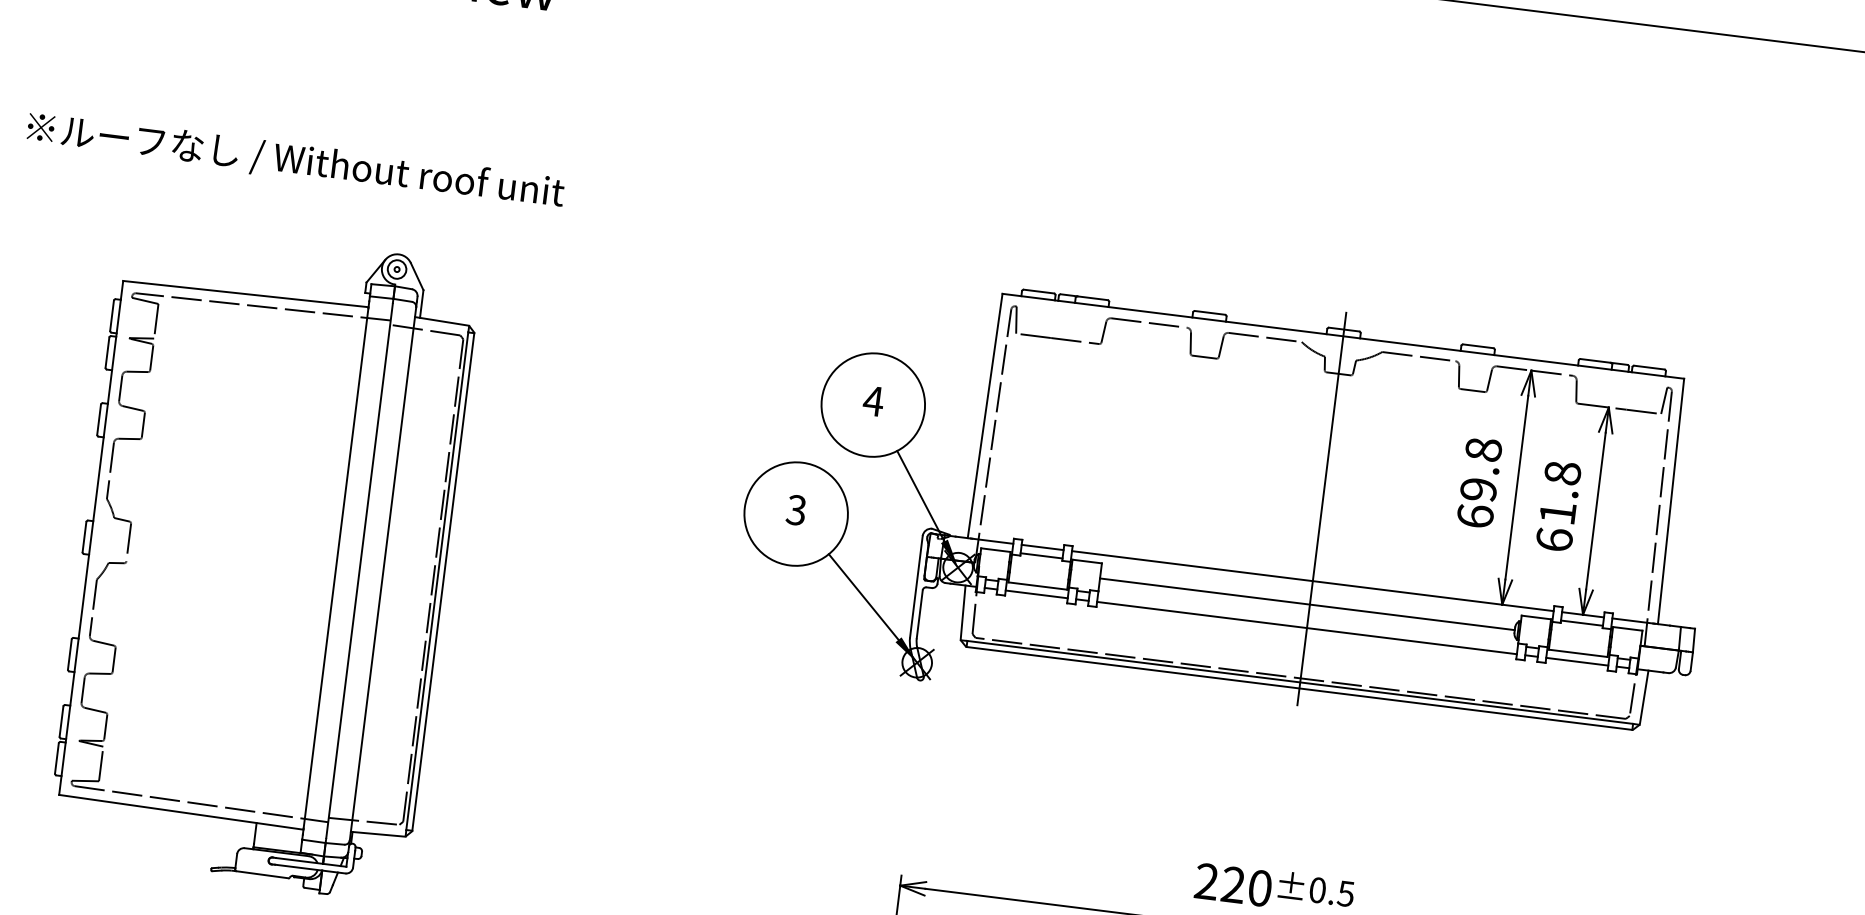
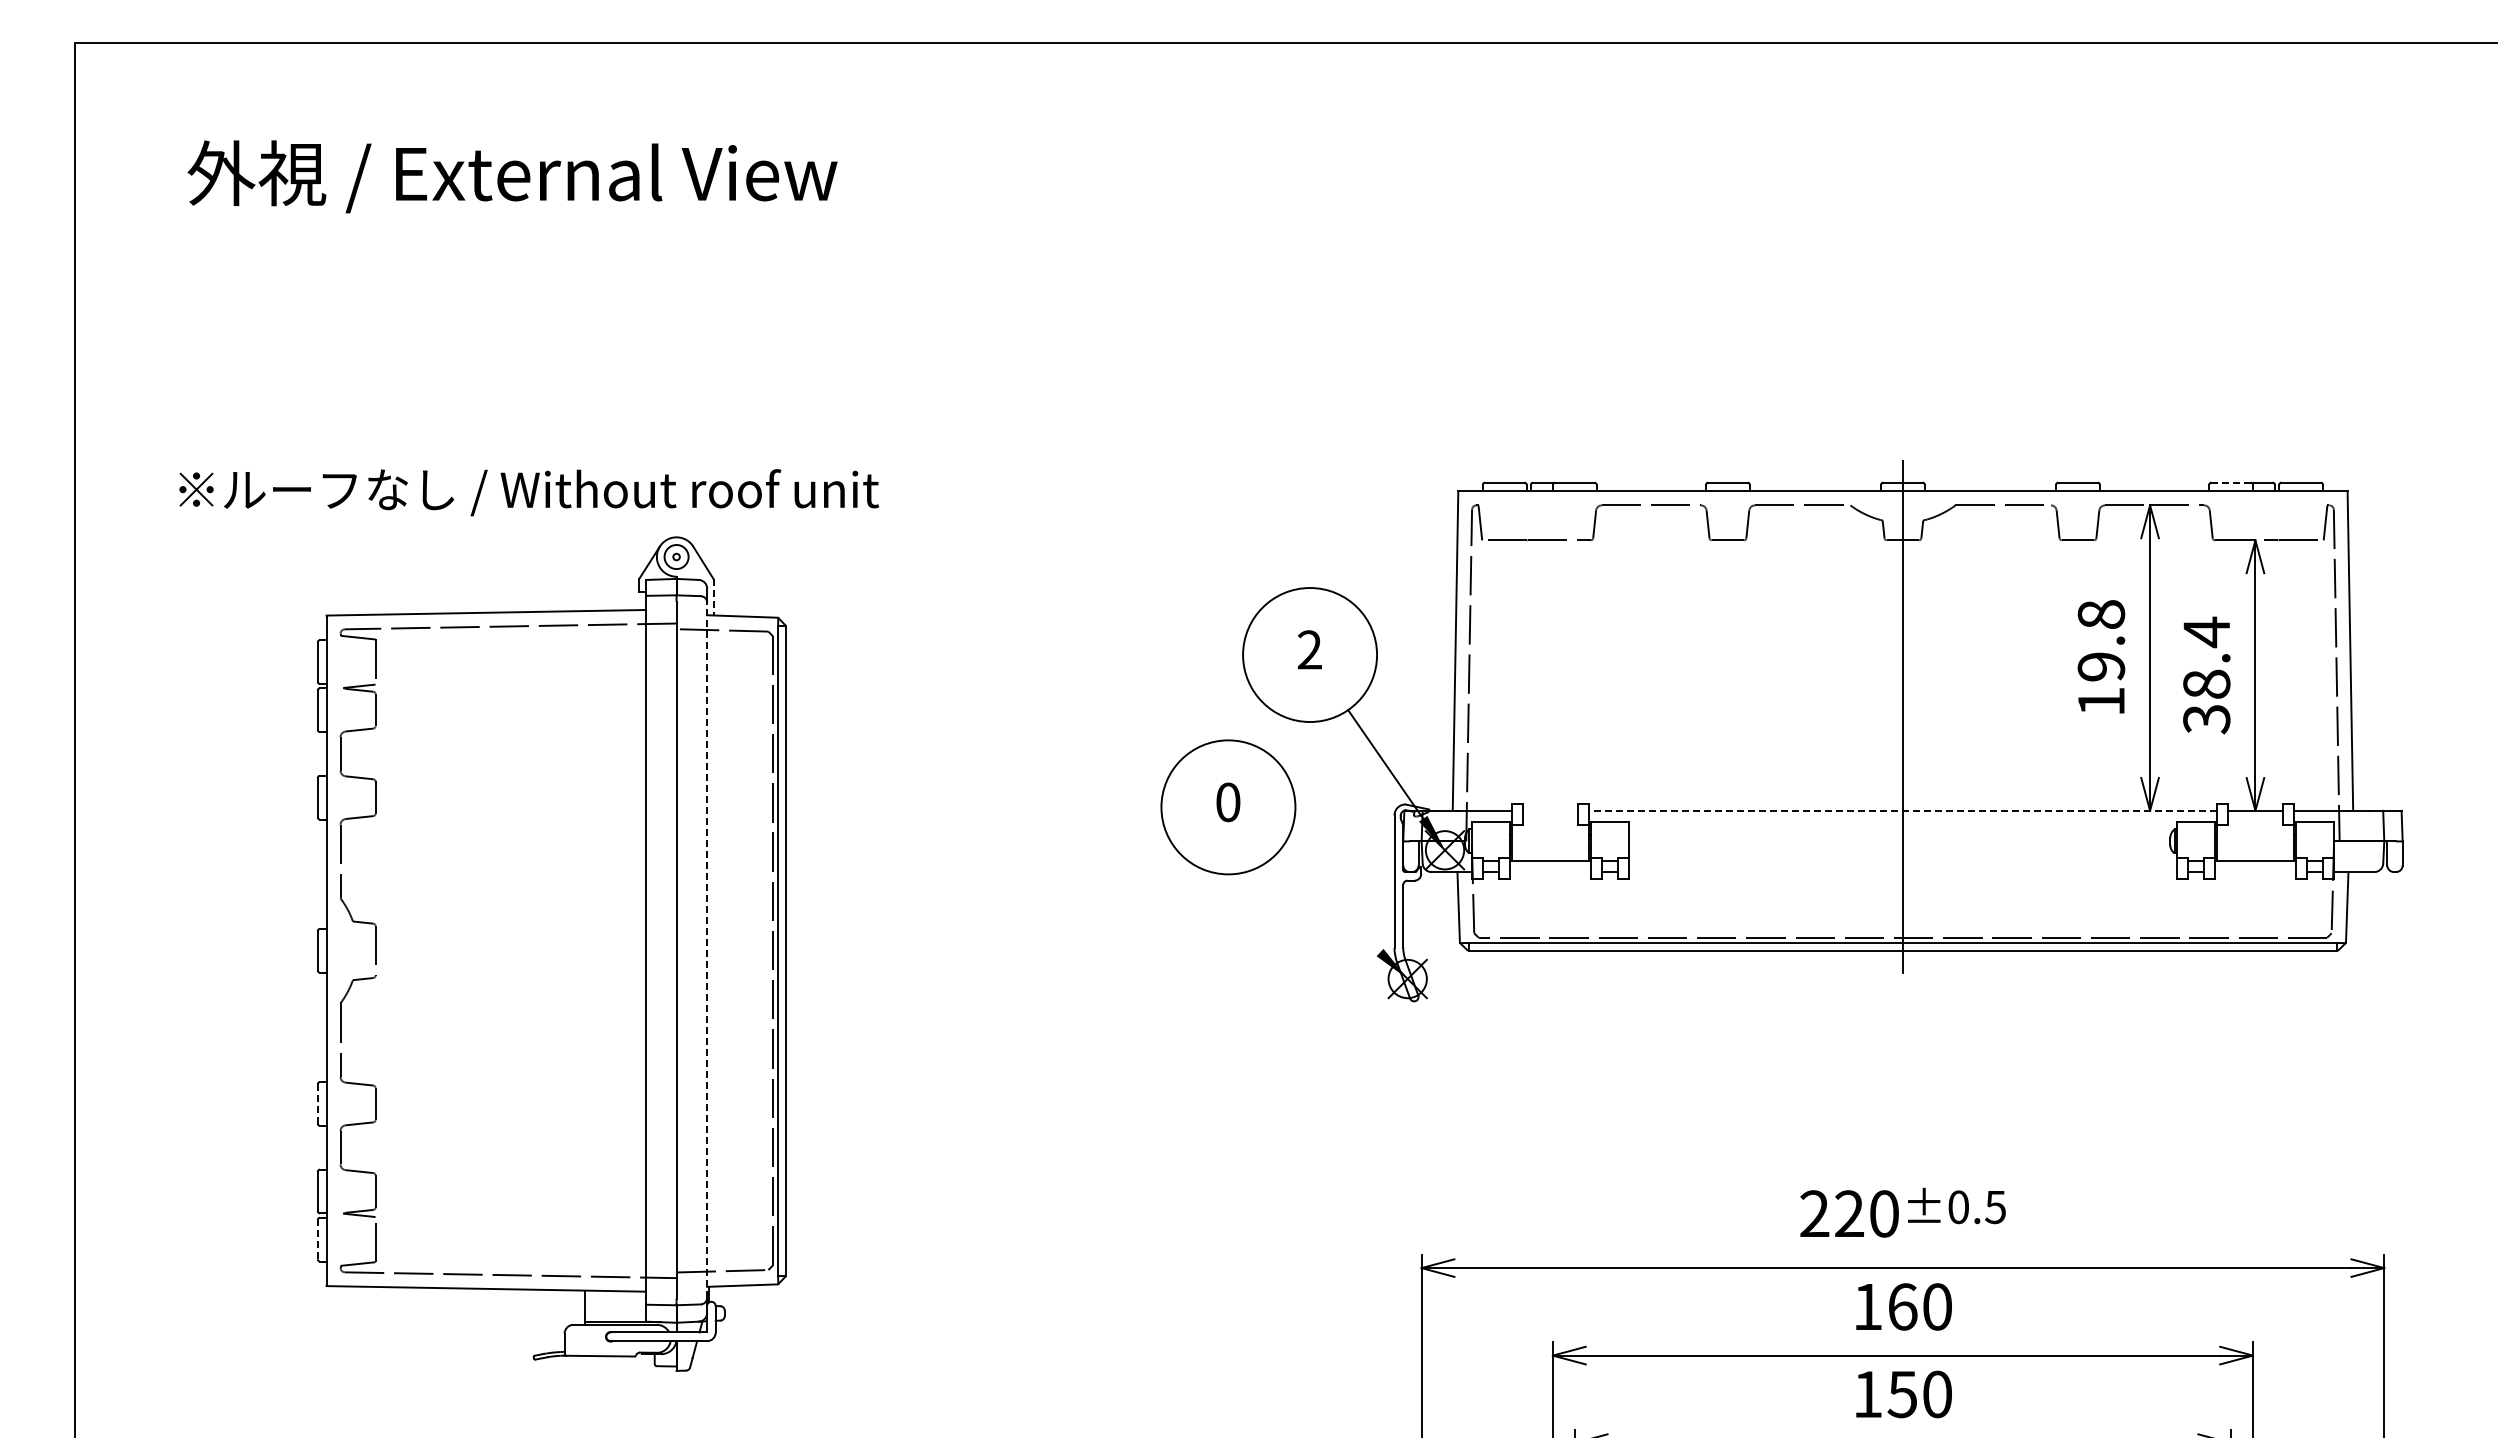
text: (295, 161) -> (528, 492), moved
line: (421, 304) -> (713, 597), solid -> dashed
line: (1596, 360) -> (2231, 482), solid -> dashed
text: (873, 400) -> (1309, 649), 4 -> 2
text: (1558, 506) -> (2206, 675), 61.8 -> 38.4
text: (795, 510) -> (1227, 802), 3 -> 0
text: (1475, 515) -> (2101, 700), 69.8 -> 19.8
line: (1042, 547) -> (1550, 810), removed
line: (1041, 555) -> (1550, 821), removed
line: (383, 574) -> (707, 950), solid -> dashed
line: (1312, 580) -> (1902, 810), solid -> dashed
line: (1036, 594) -> (1549, 872), removed
line: (863, 596) -> (1328, 902), removed
line: (1307, 604) -> (1899, 841), removed
line: (1582, 622) -> (2255, 821), removed
line: (1306, 628) -> (1902, 872), removed
line: (69, 654) -> (317, 1103), solid -> dashed
line: (1577, 662) -> (2255, 872), removed
line: (56, 758) -> (317, 1239), solid -> dashed

